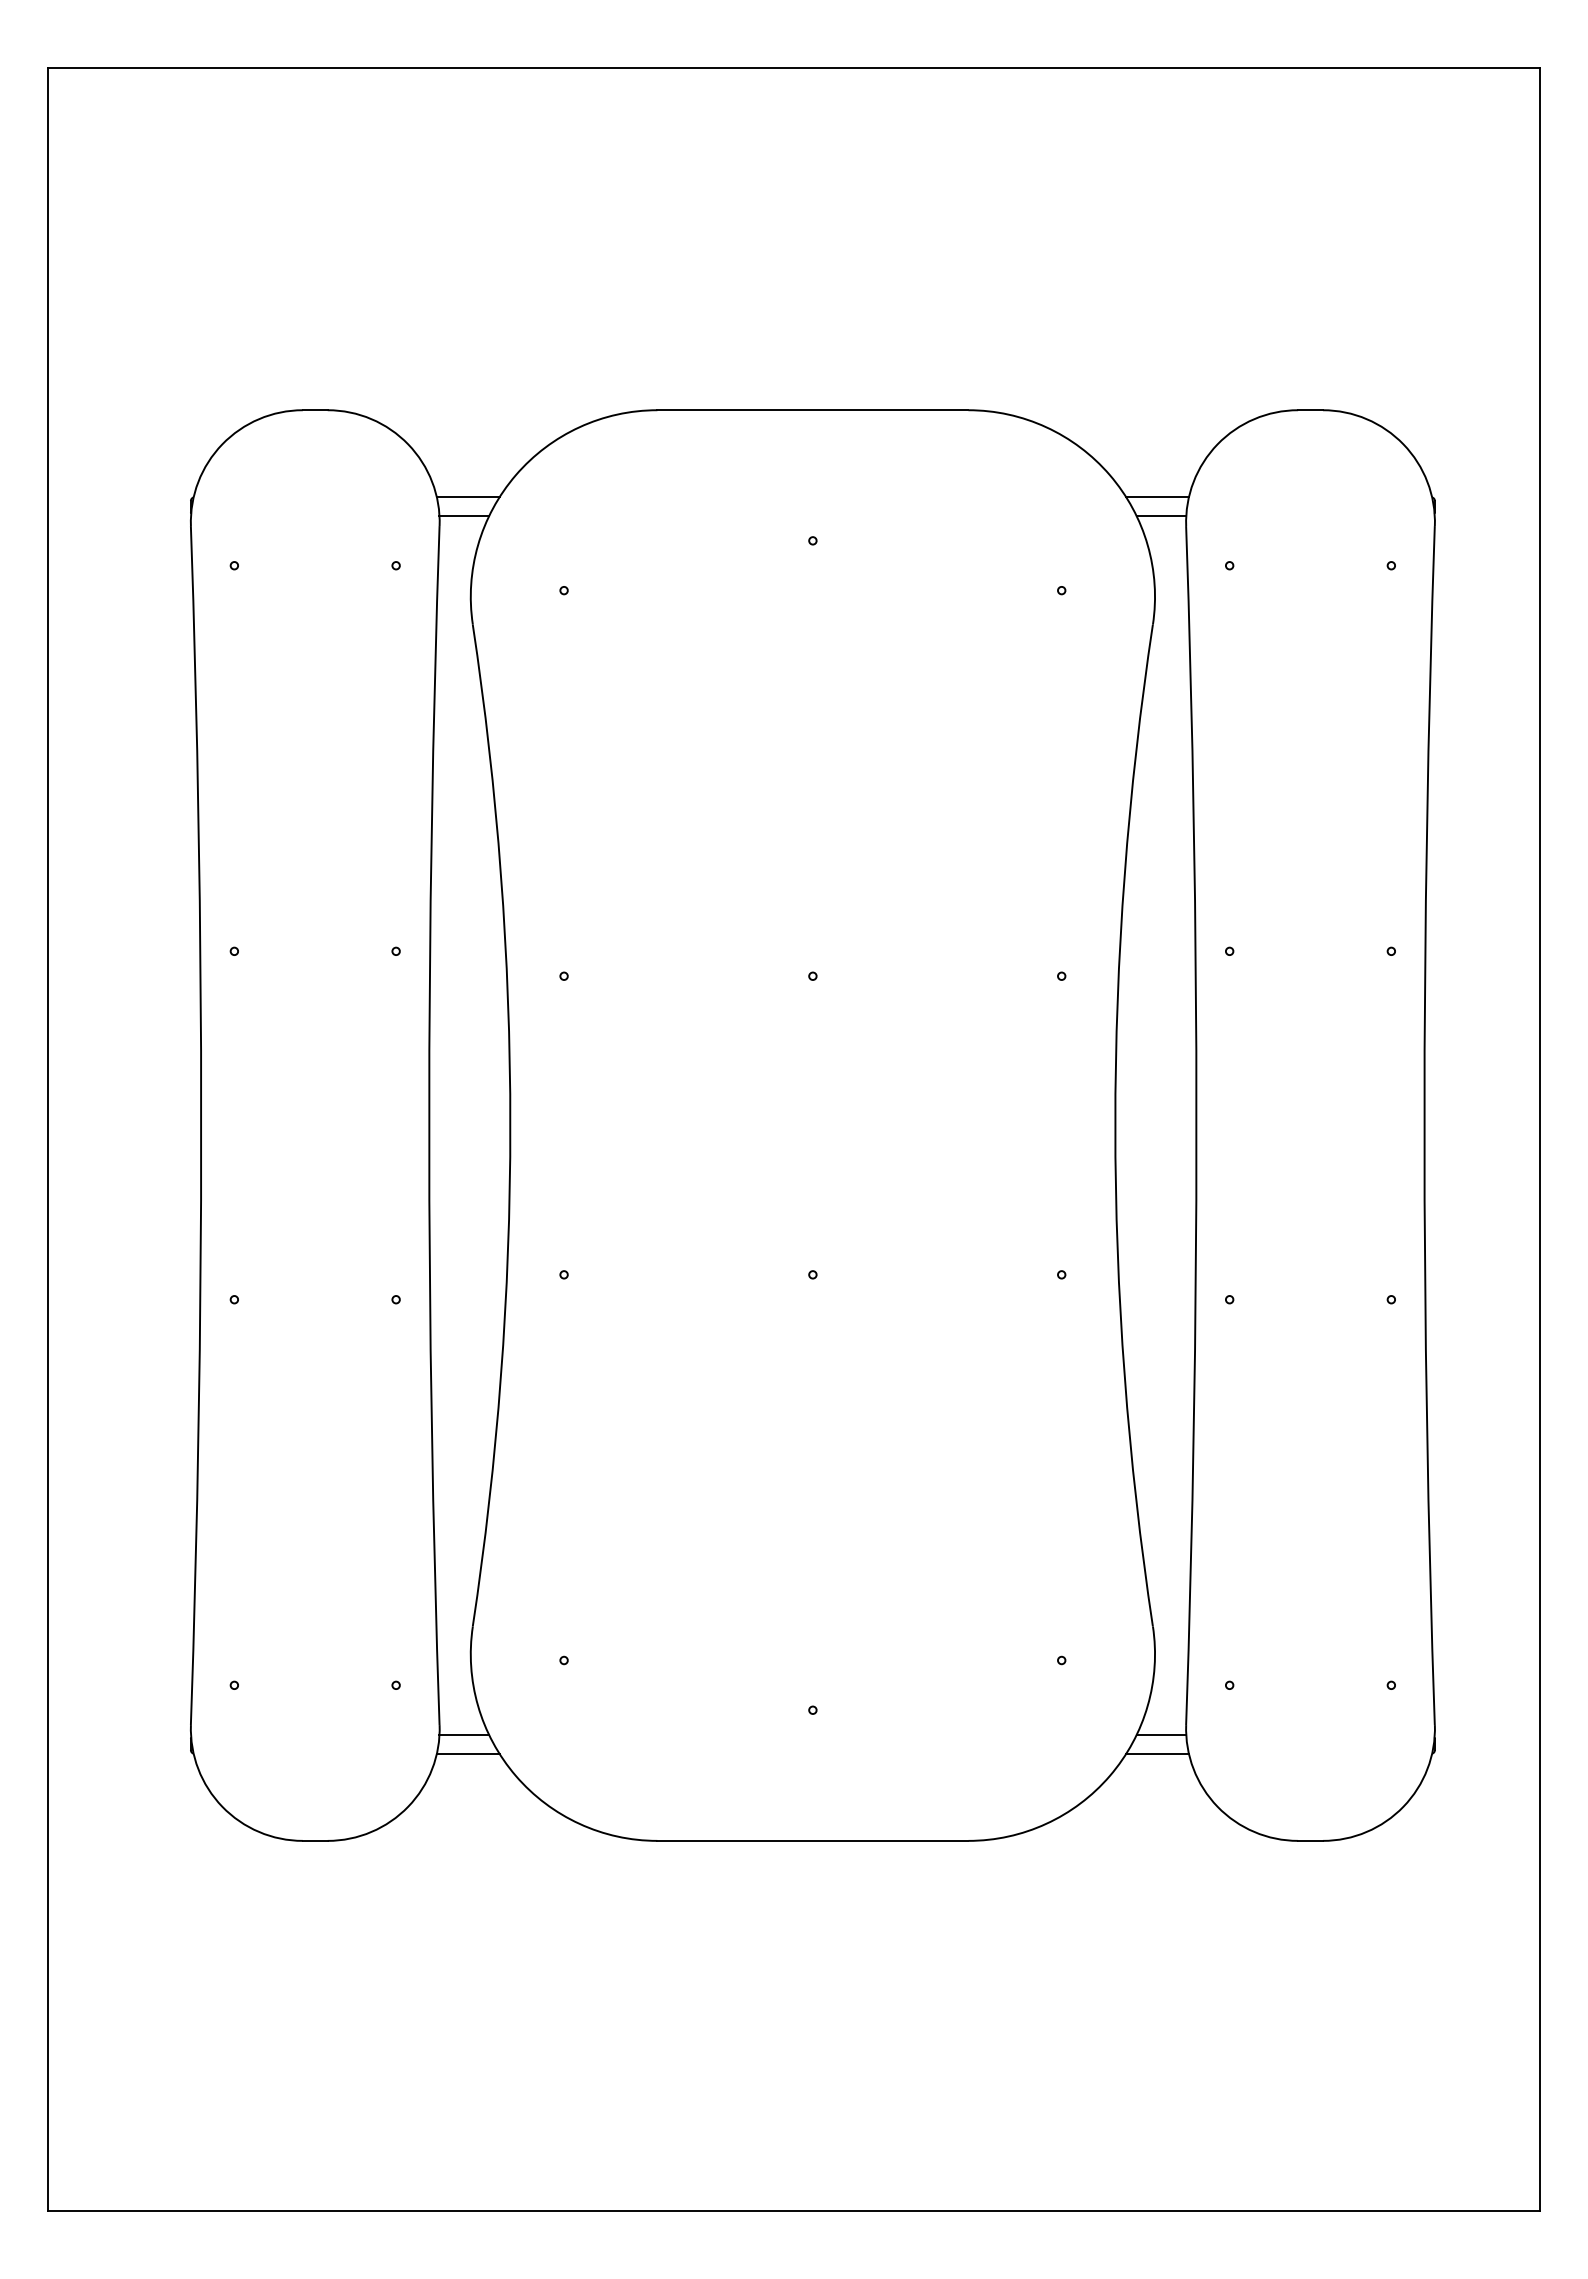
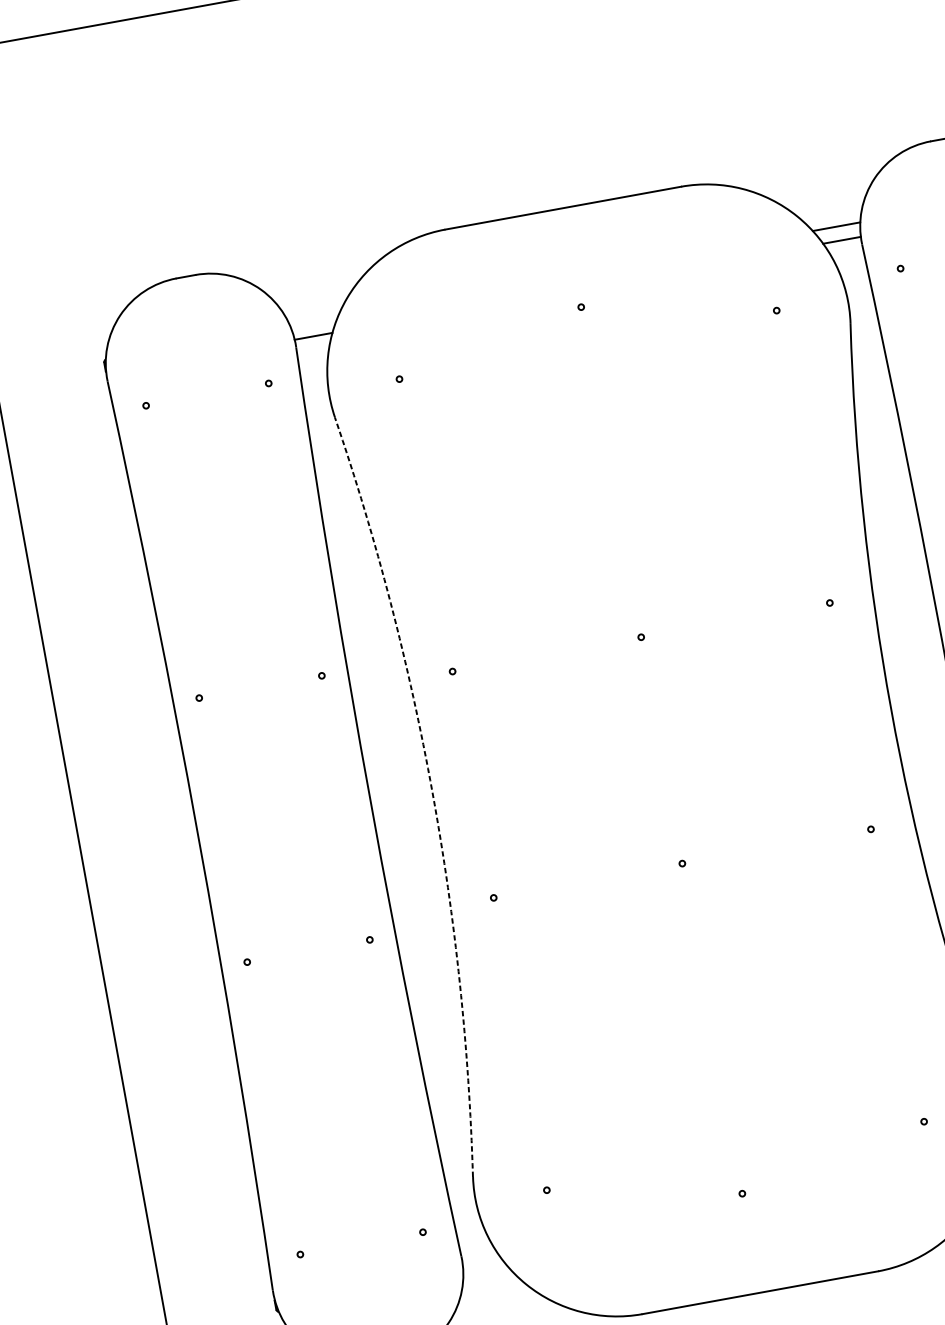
line: (467, 497) -> (313, 321), removed
arc: (510, 1125) -> (432, 792), solid -> dashed
line: (464, 1735) -> (481, 1260), removed
line: (467, 1753) -> (486, 1274), removed

